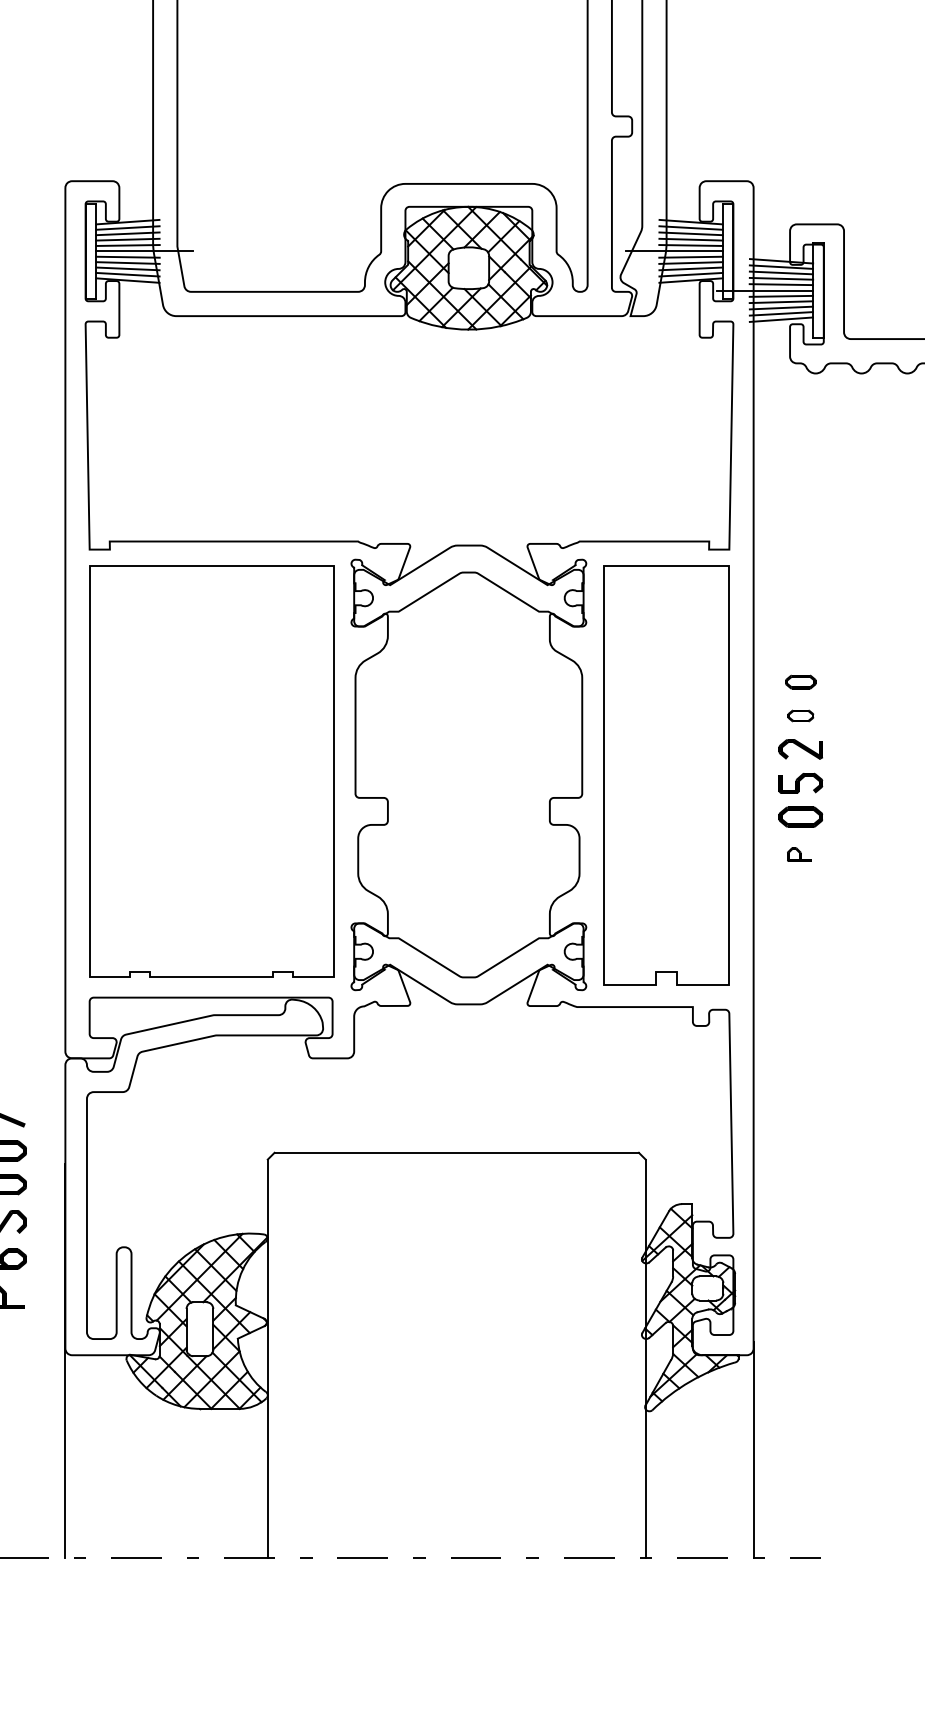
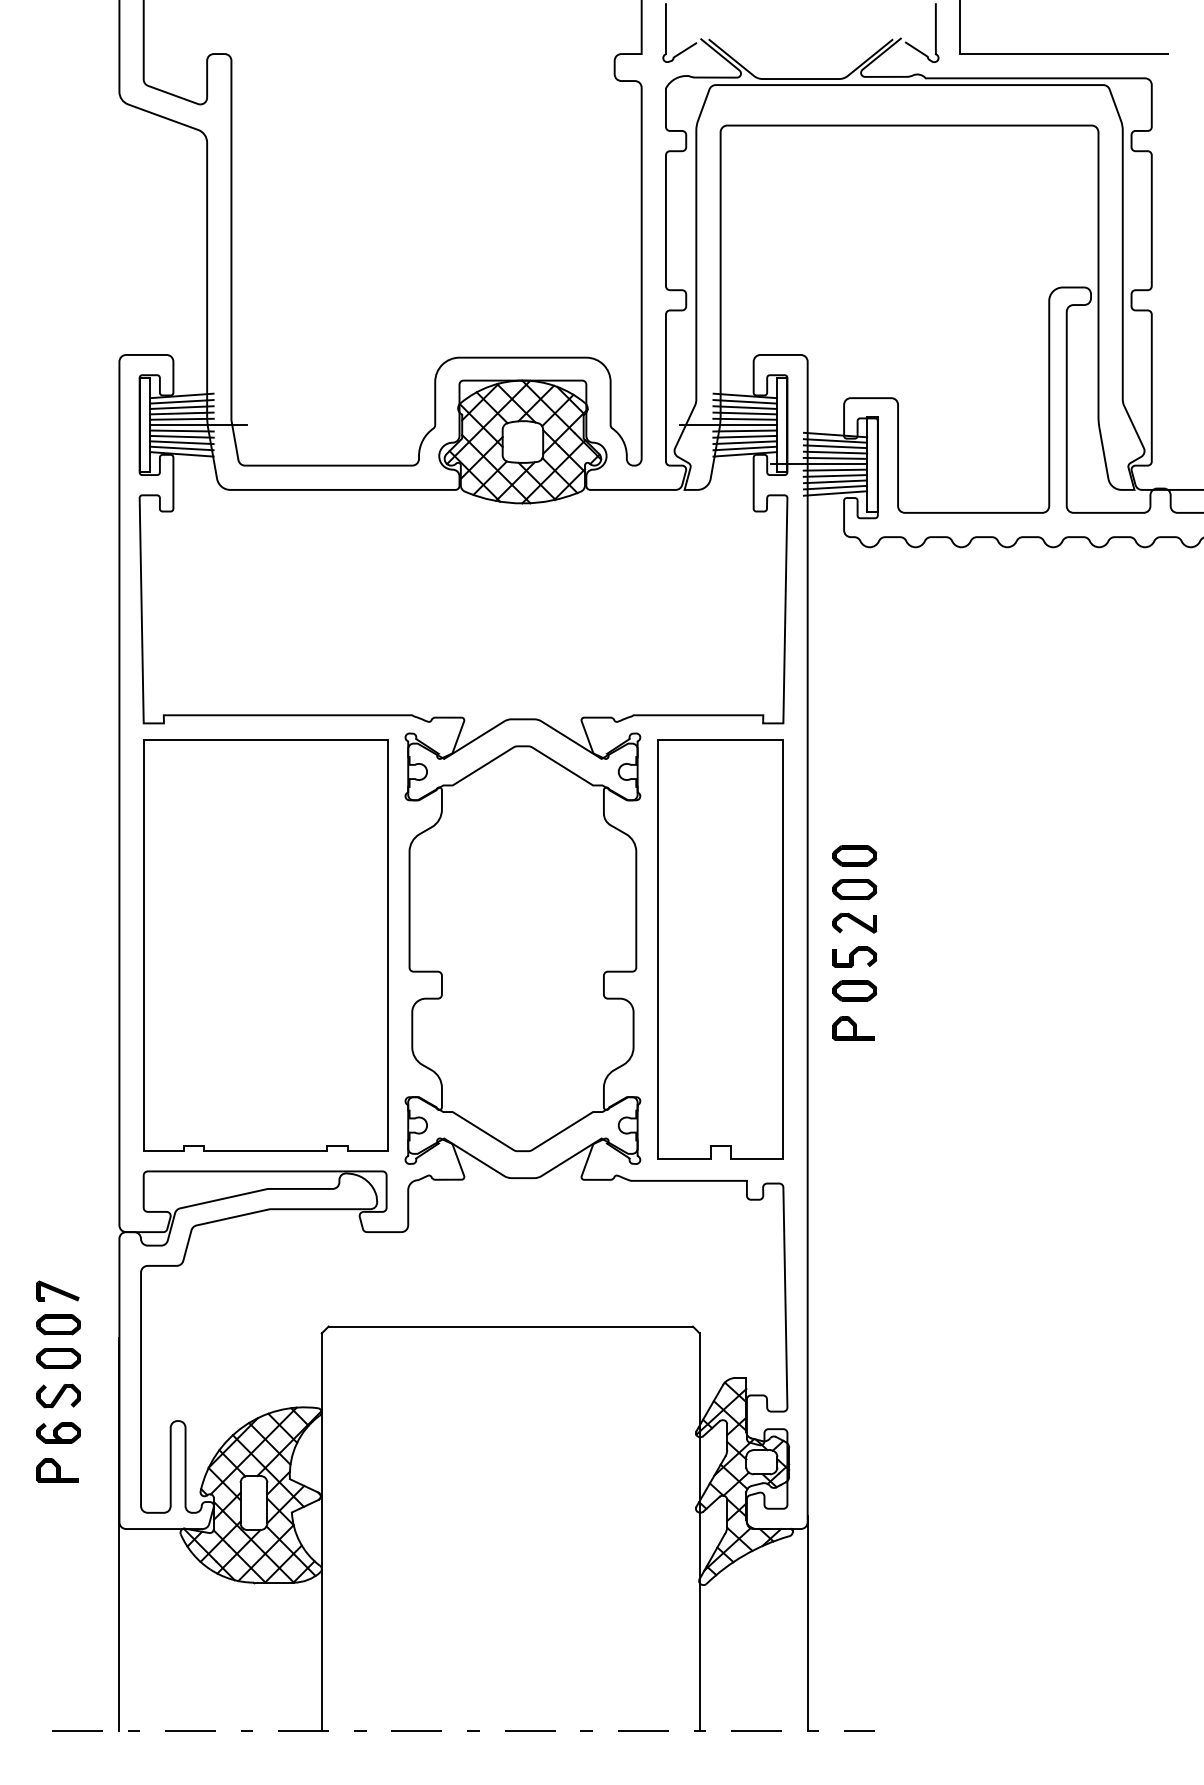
part: (800, 681) -> (854, 855), size x1.43
part: (800, 715) -> (854, 889), size x1.67
part: (799, 854) -> (853, 1028), size x1.67

